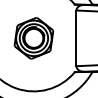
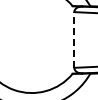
part: (33, 37) -> (31, 39), removed
line: (76, 37) -> (74, 39), solid -> dashed

